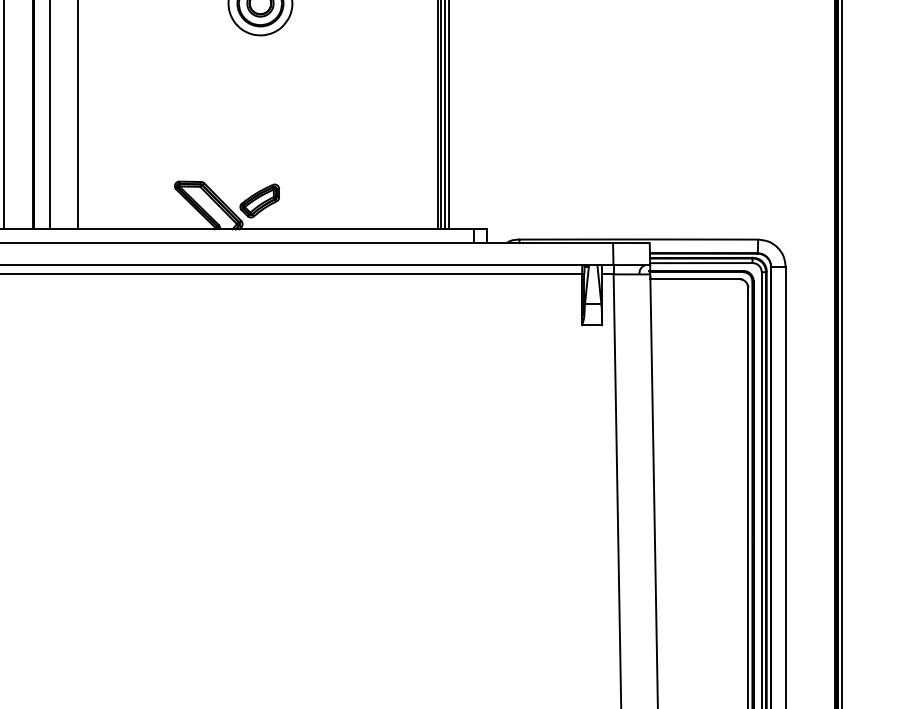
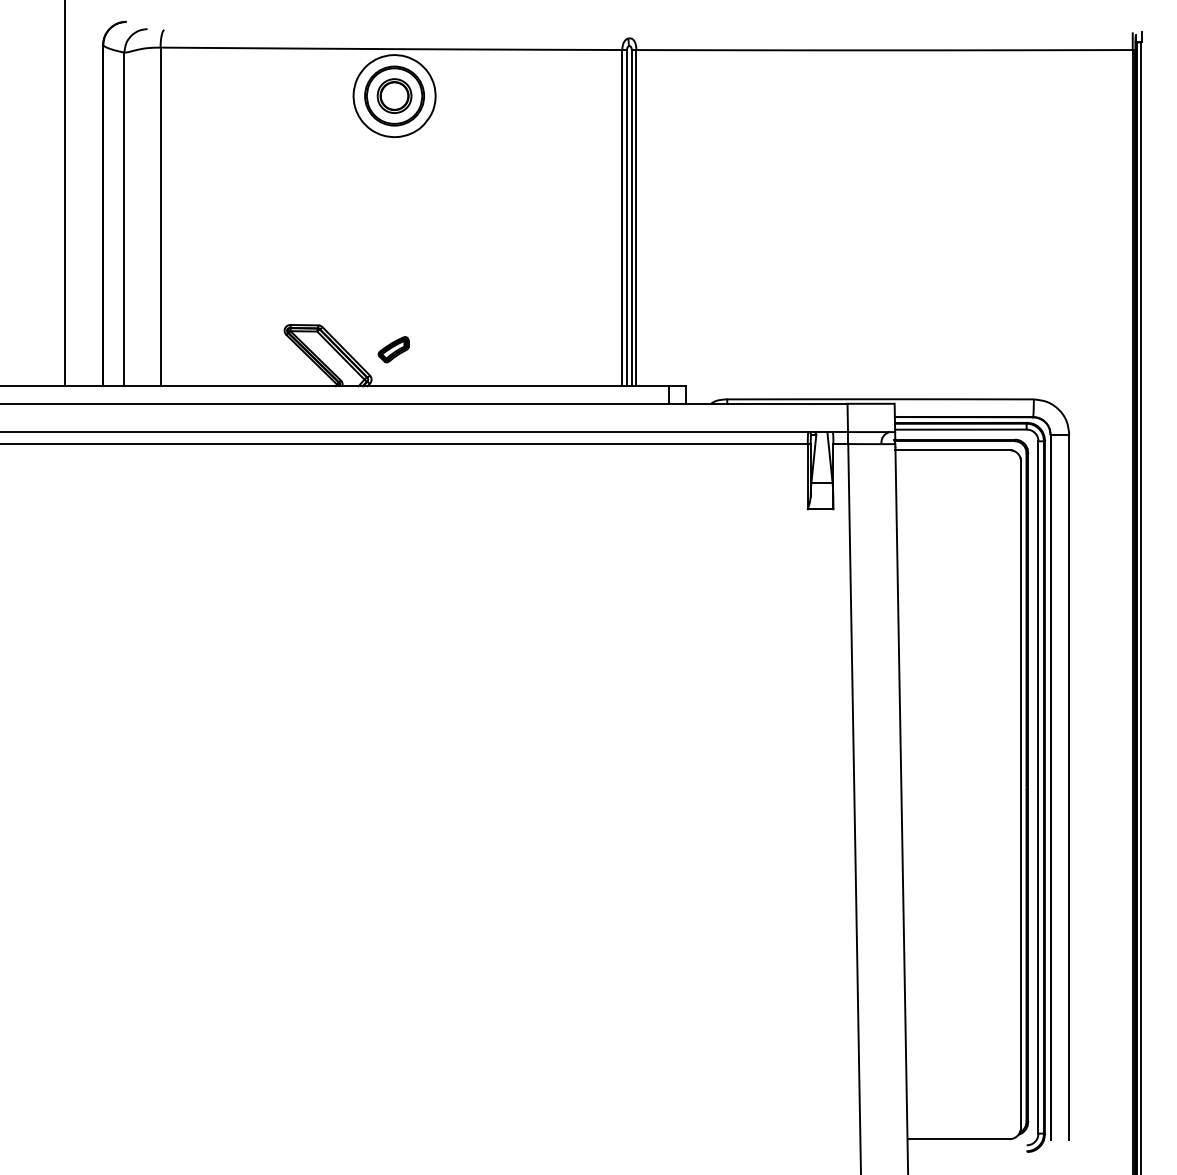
part: (259, 200) -> (393, 349), size x0.6

